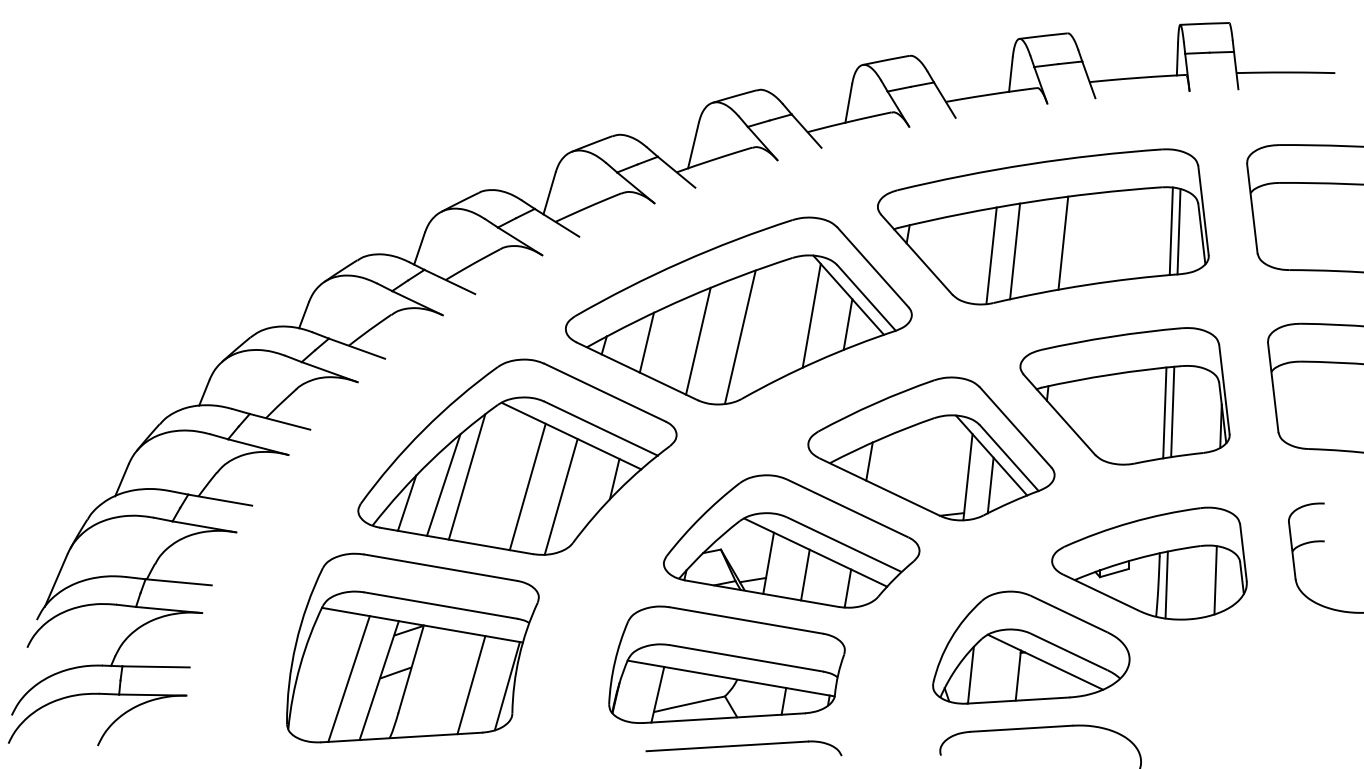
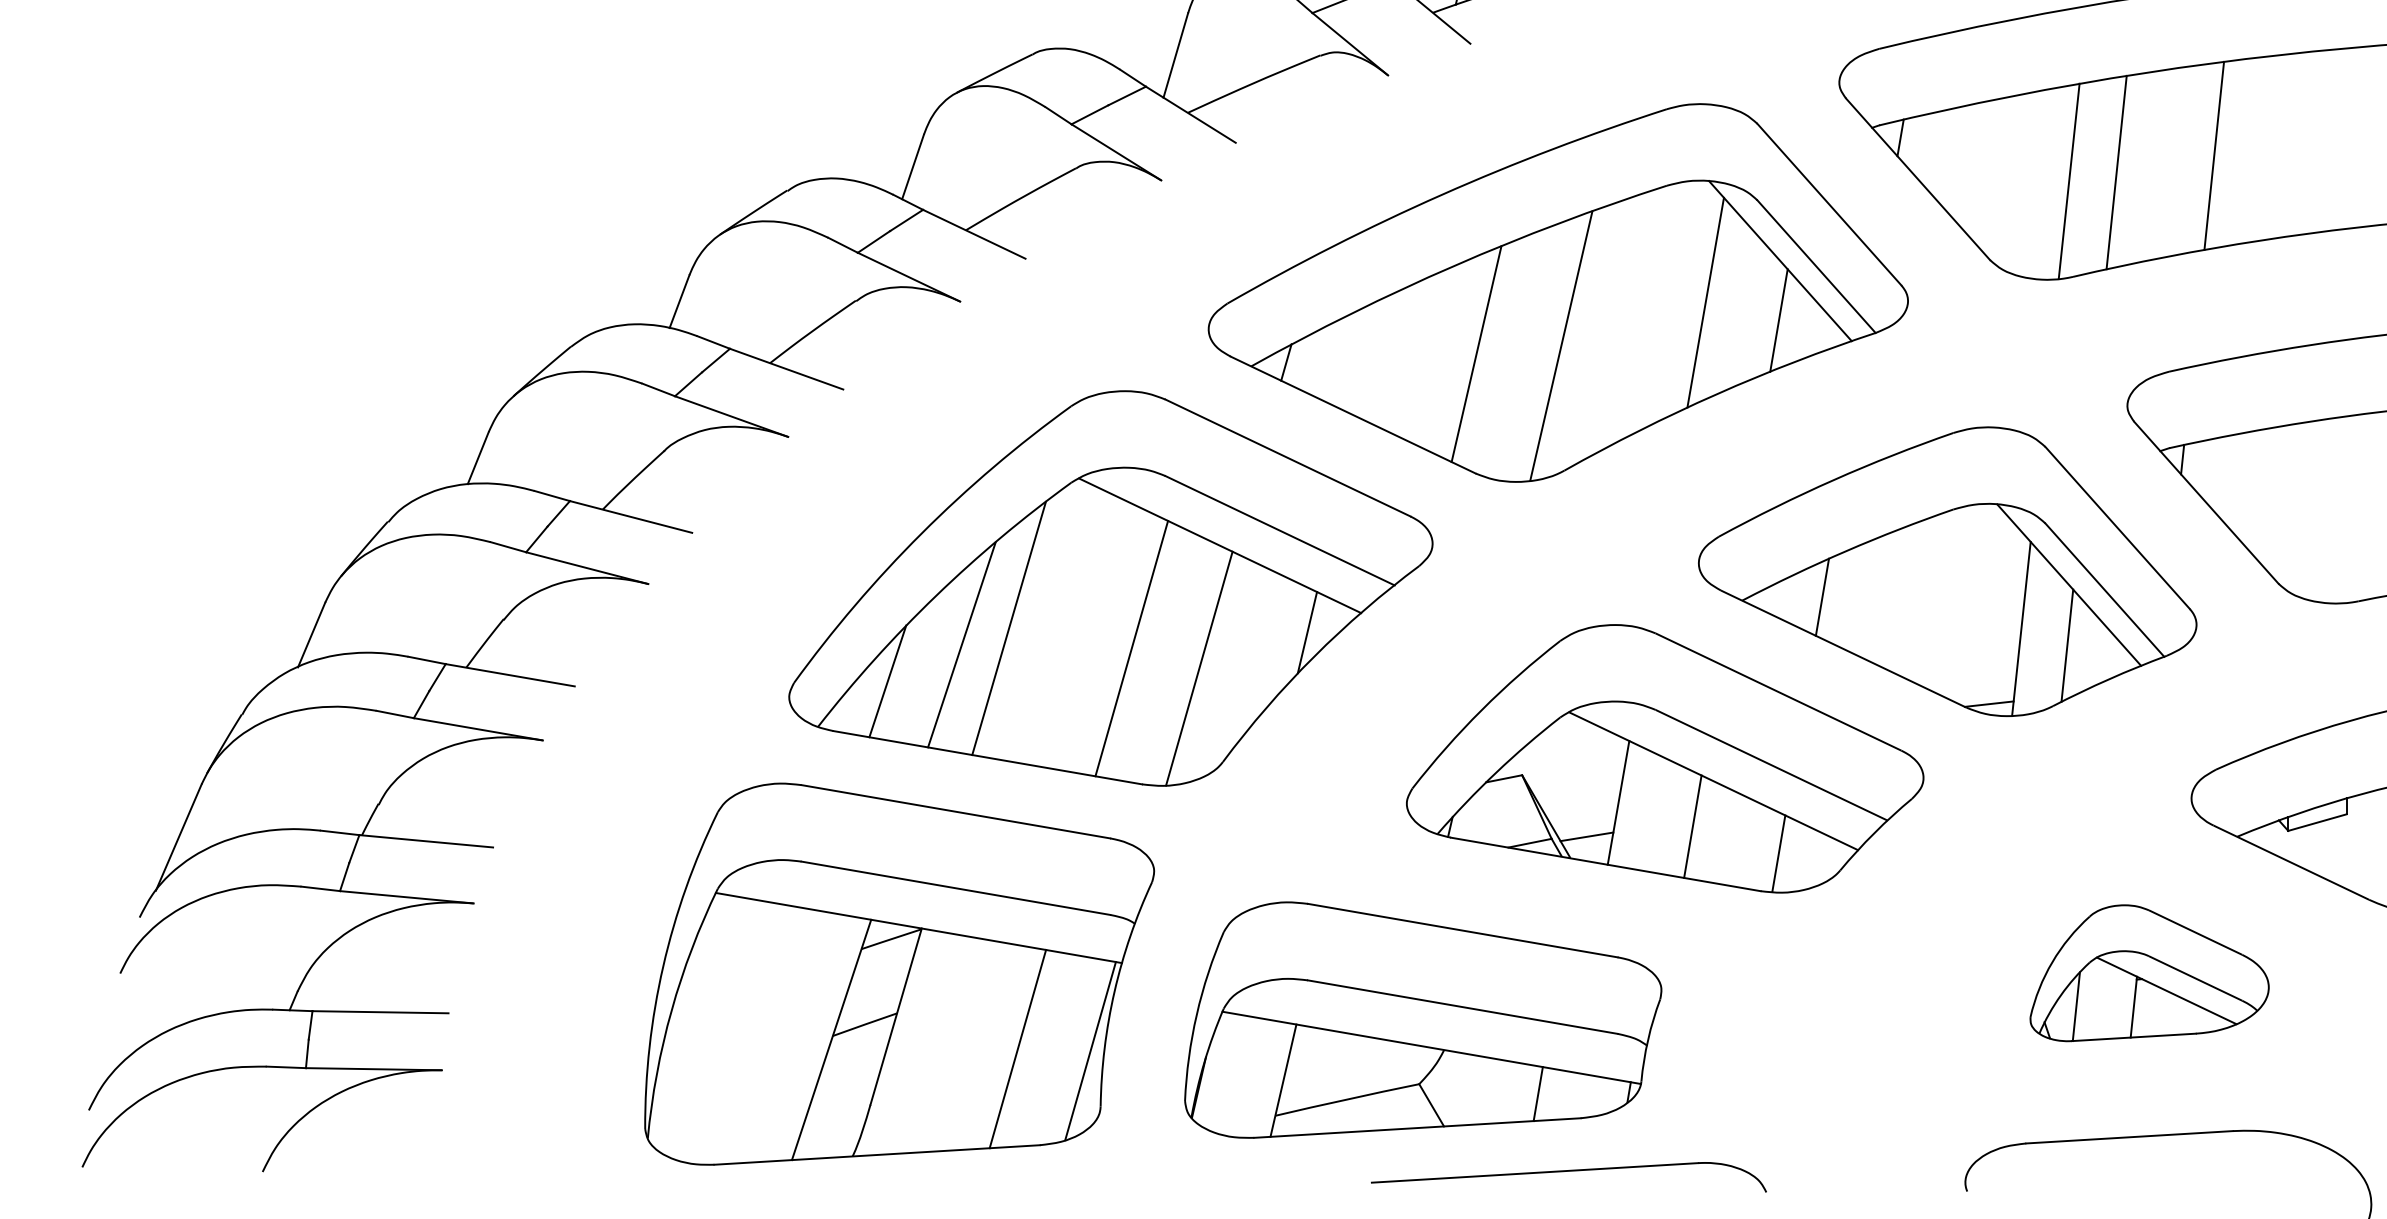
line: (646, 342) -> (1371, 356), removed
part: (1031, 647) -> (2149, 973), size x0.6
part: (726, 664) -> (1422, 1019), moved
line: (348, 678) -> (769, 1035), removed

